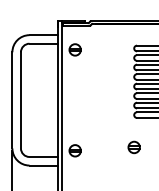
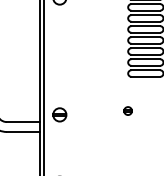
part: (133, 147) -> (127, 111), size x0.6

